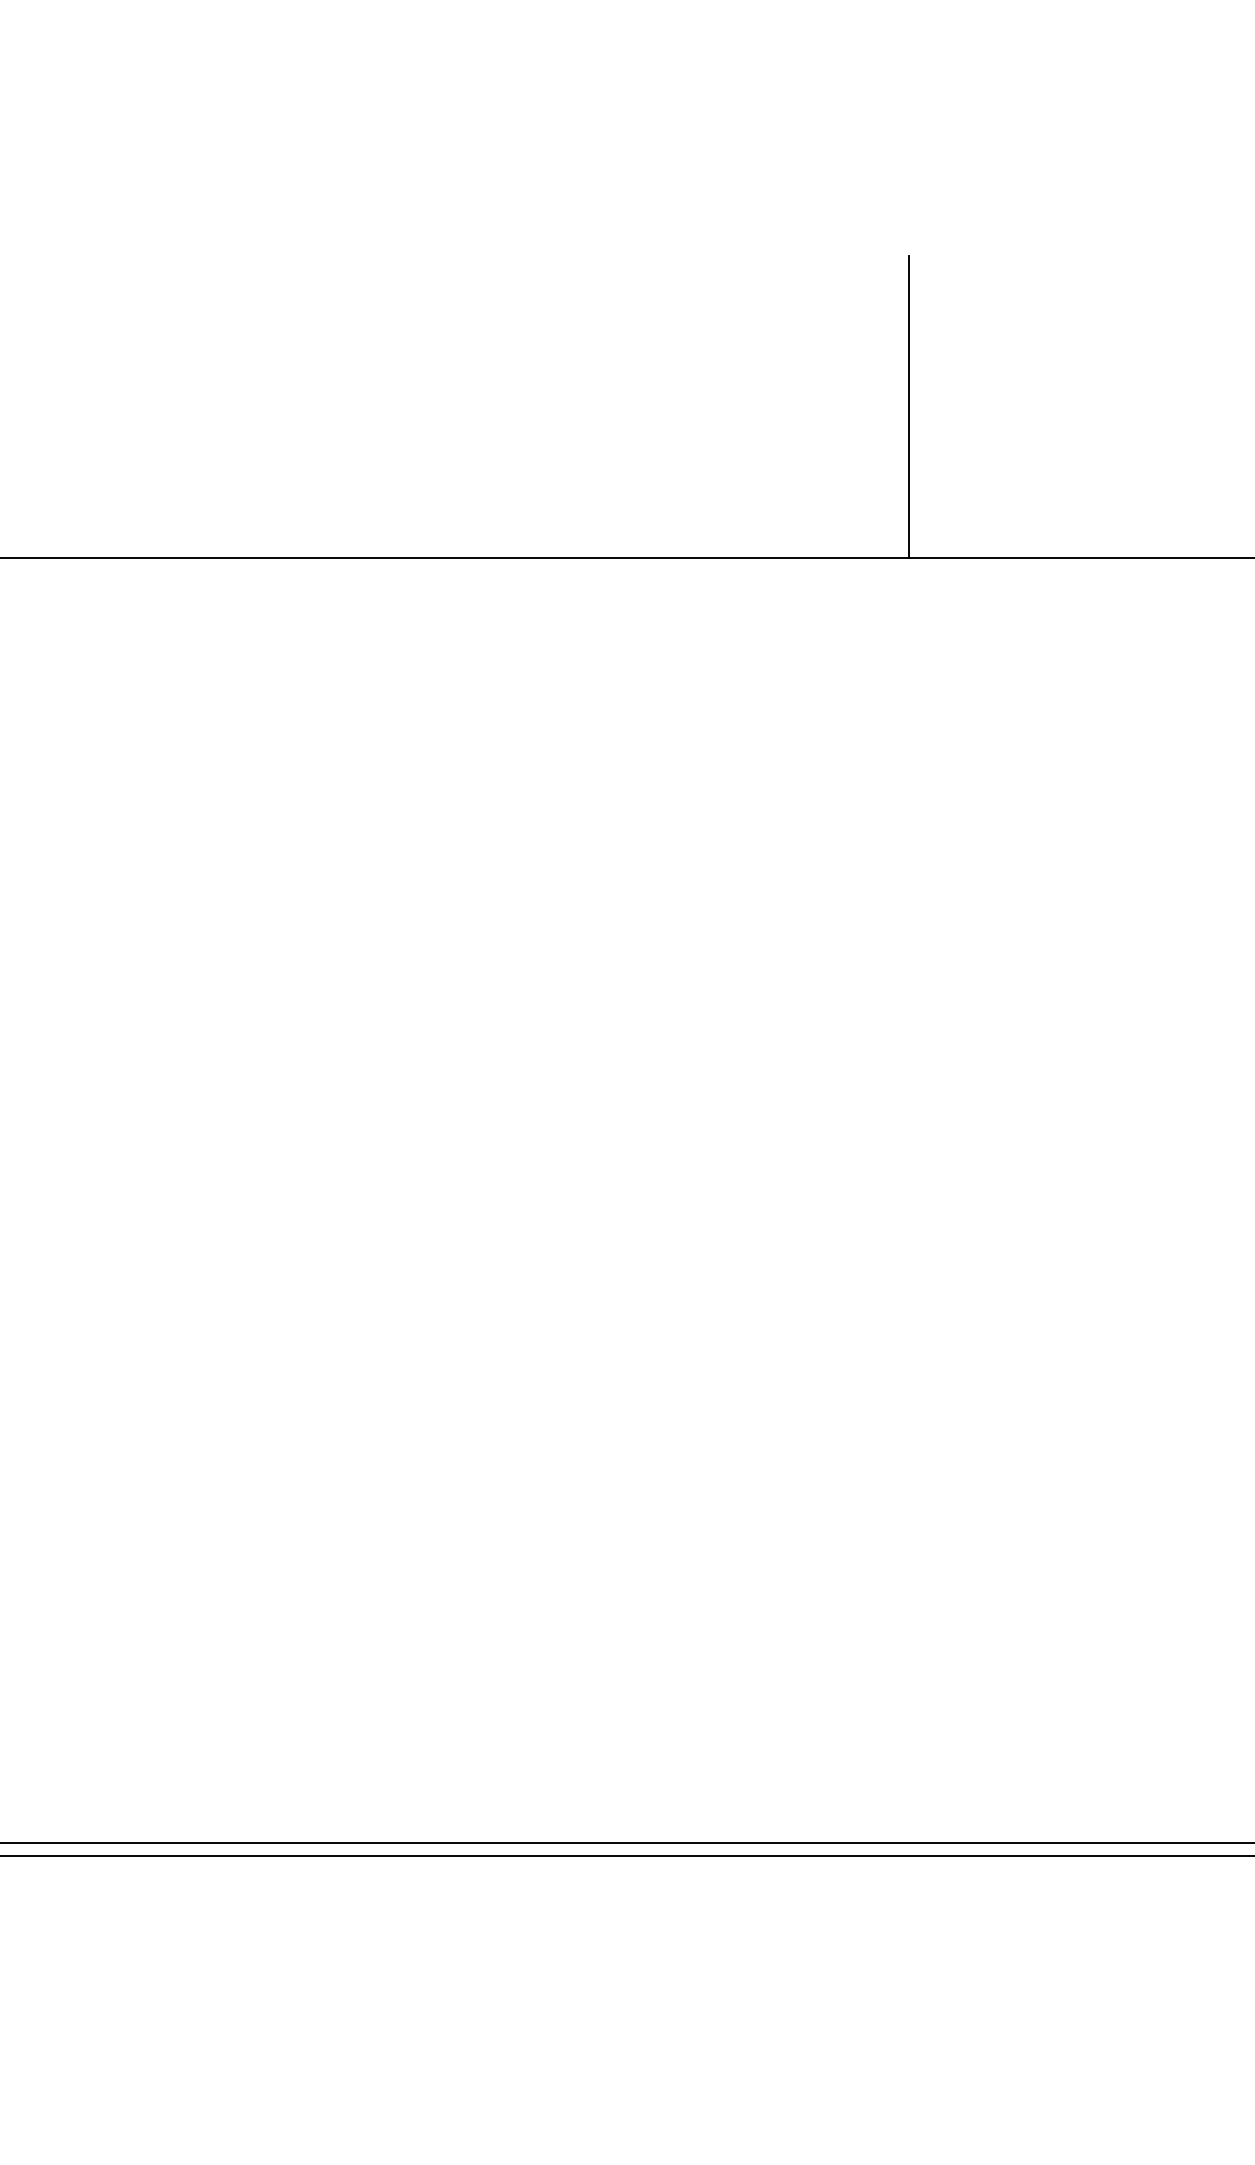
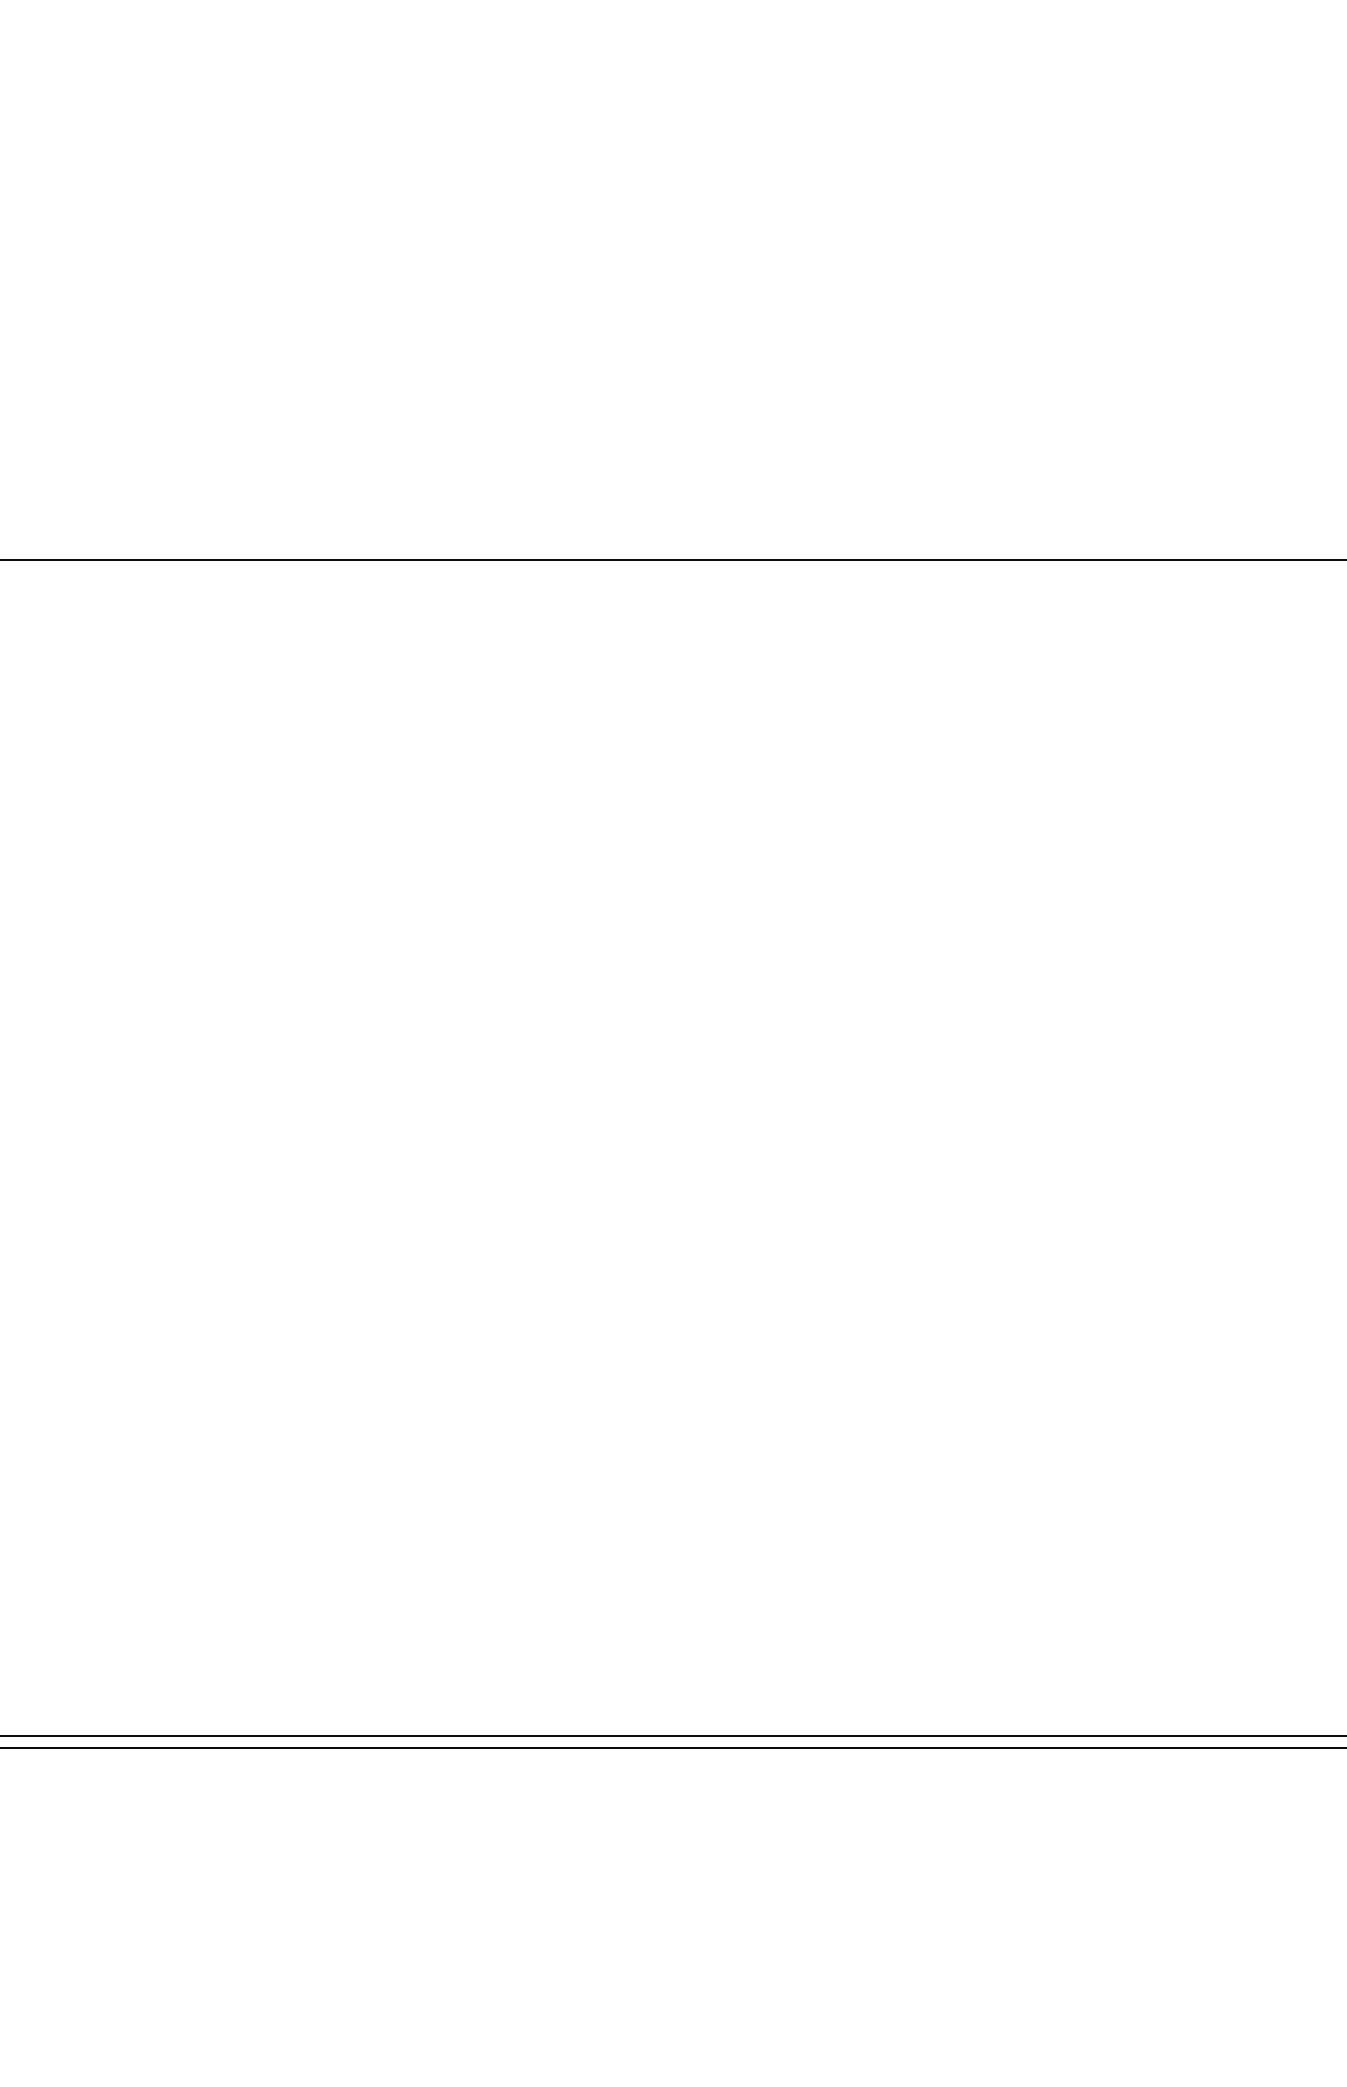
line: (909, 406) -> (738, 421), removed

